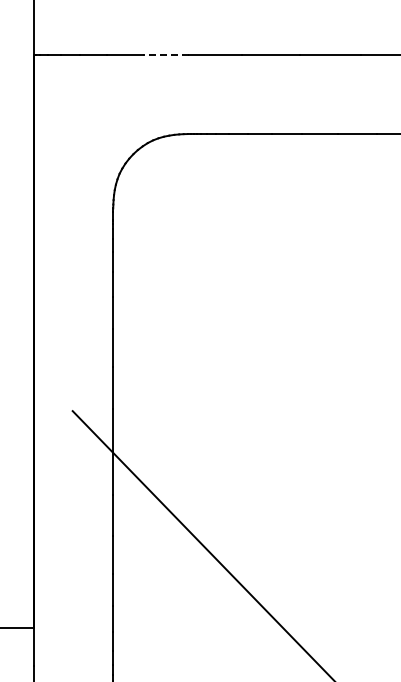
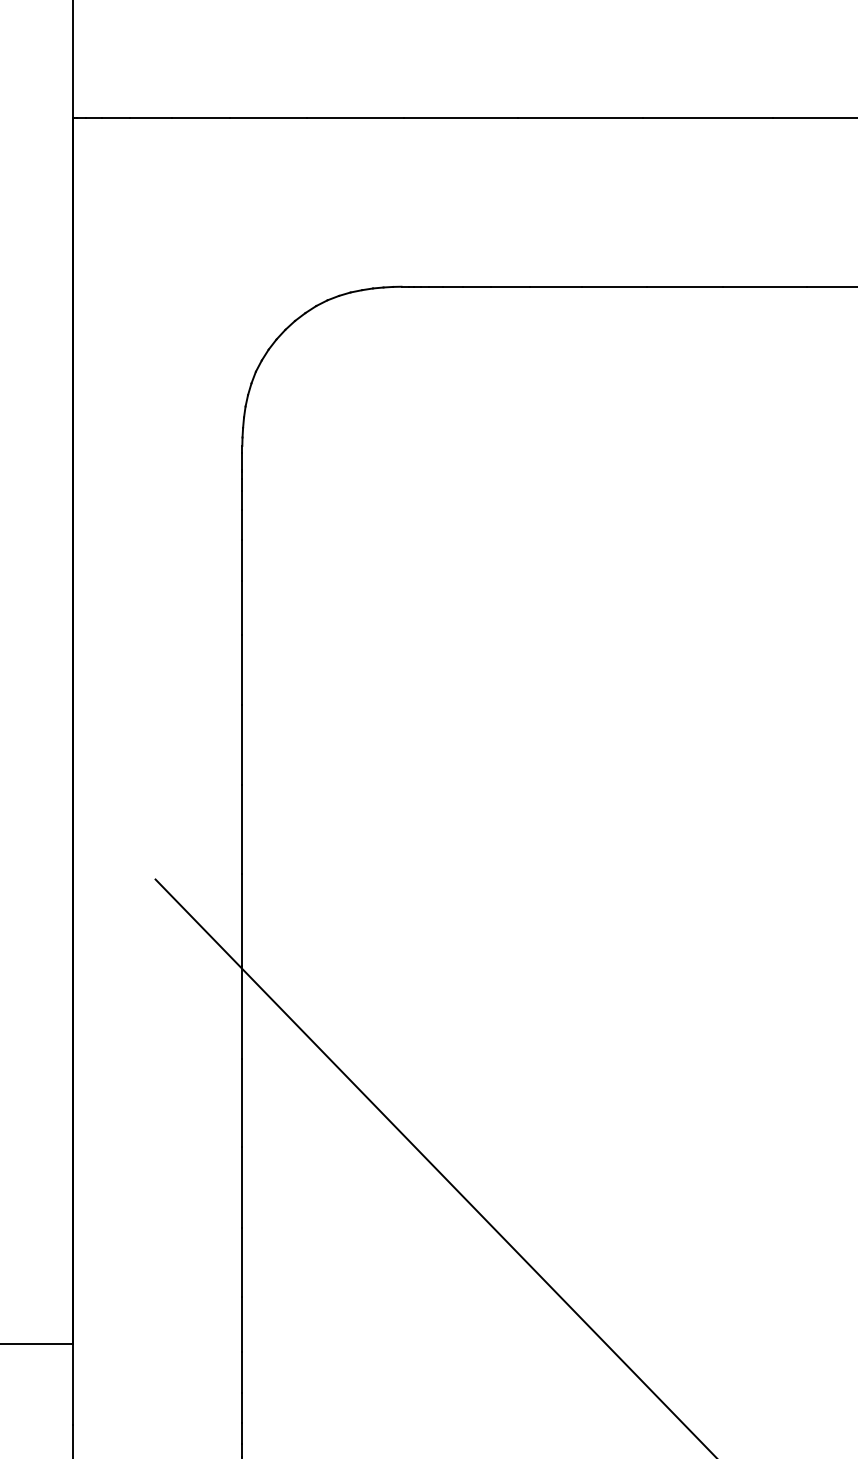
line: (166, 55) -> (356, 118), dashed -> solid

